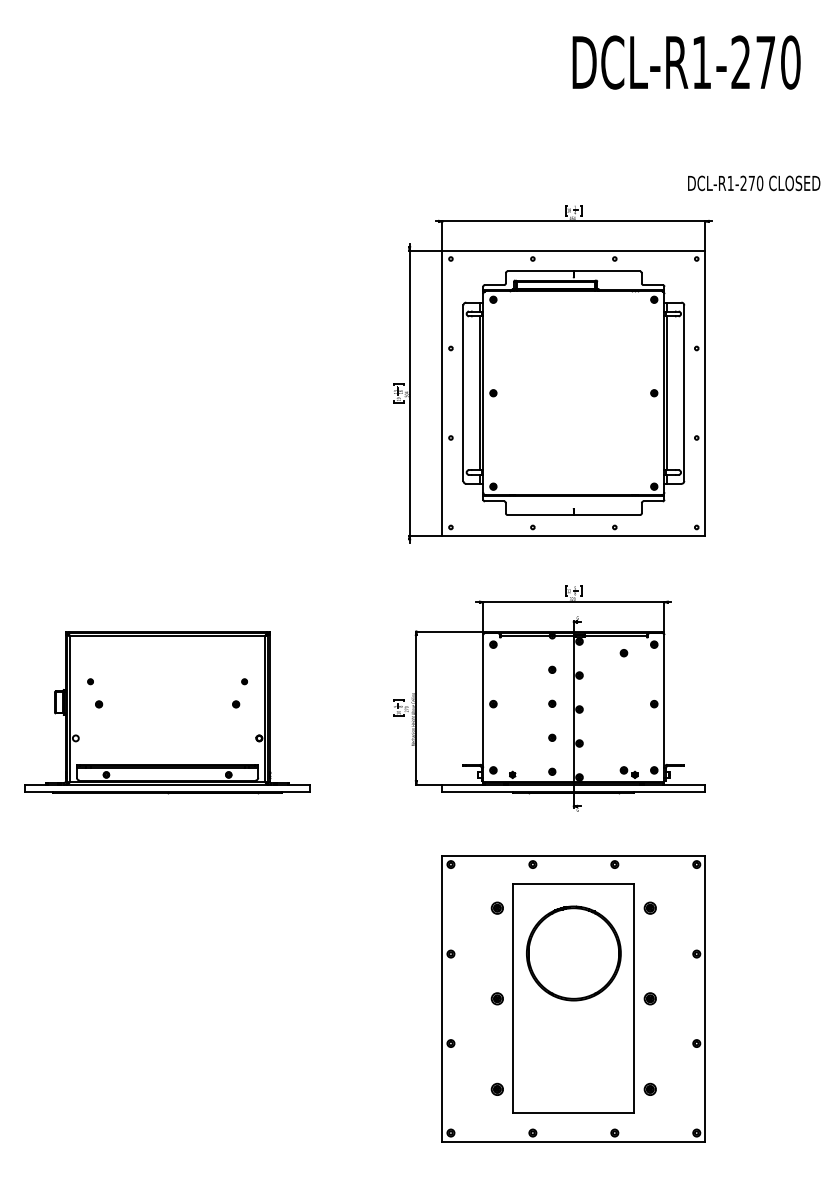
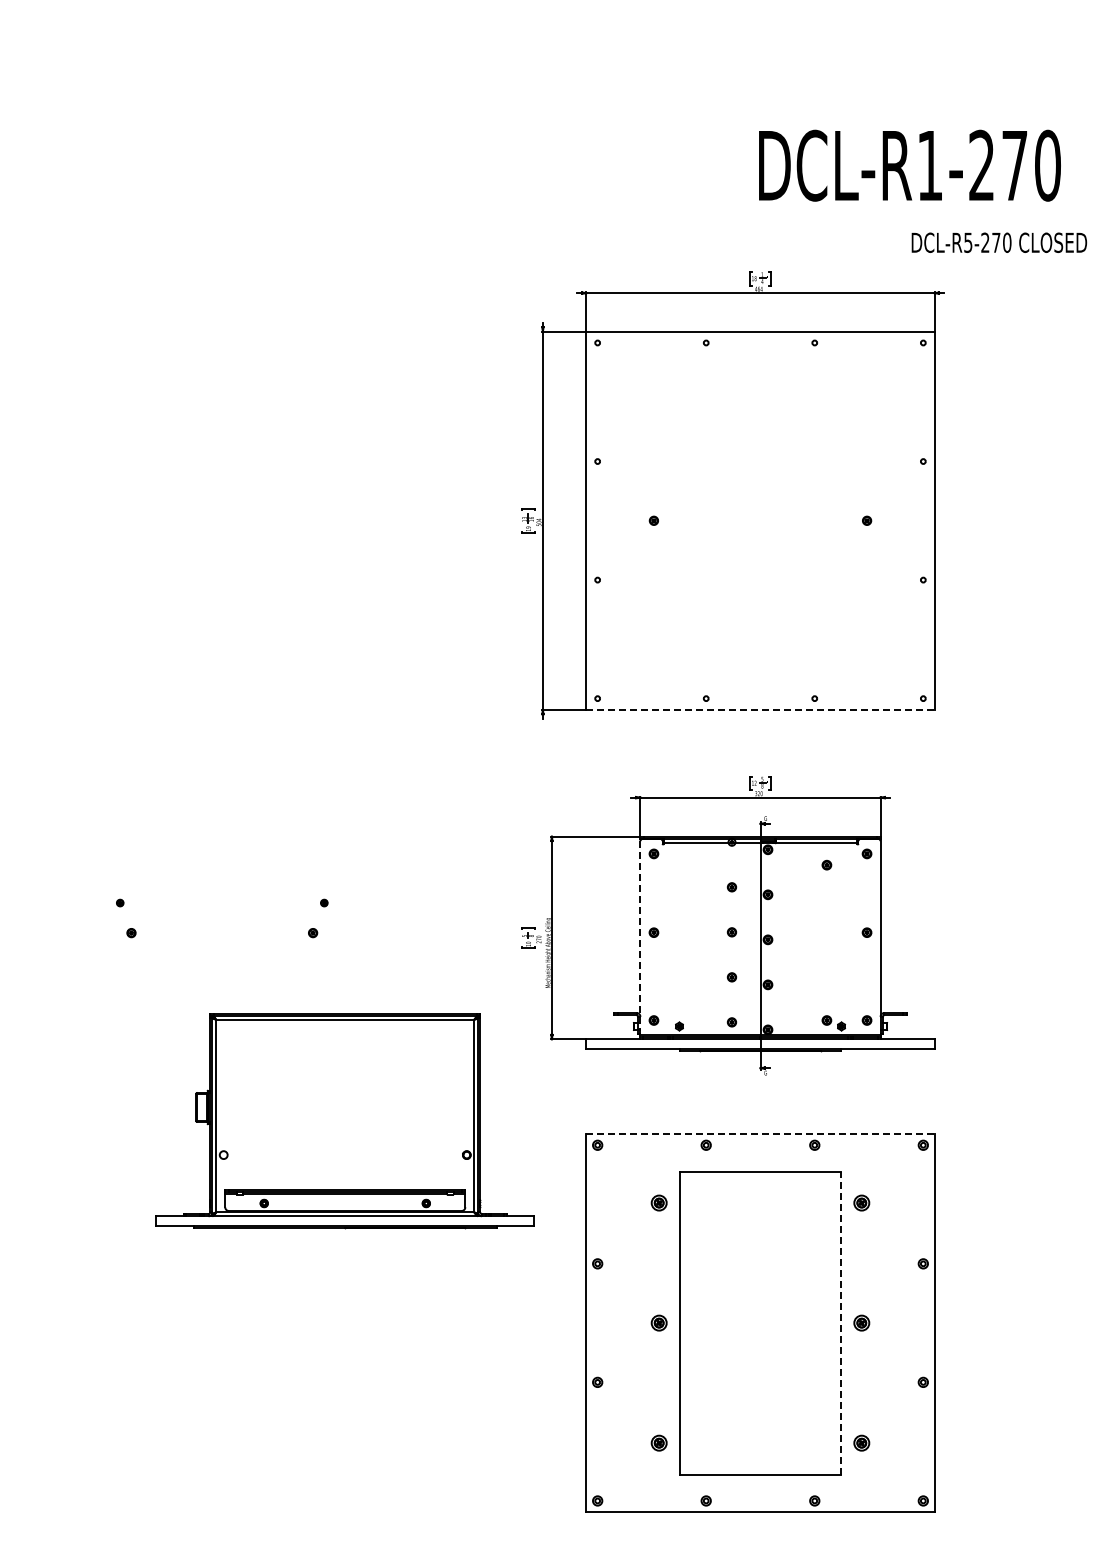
text: (686, 62) -> (909, 165), moved
text: (730, 183) -> (968, 242), DCL-R1-270 -> DCL-R5-270
part: (573, 393) -> (760, 520), removed
line: (574, 535) -> (761, 709), solid -> dashed
line: (483, 708) -> (640, 938), solid -> dashed
part: (167, 713) -> (344, 1121), moved
line: (574, 856) -> (761, 1134), solid -> dashed
part: (573, 953) -> (760, 1262), removed
line: (634, 999) -> (840, 1323), solid -> dashed

